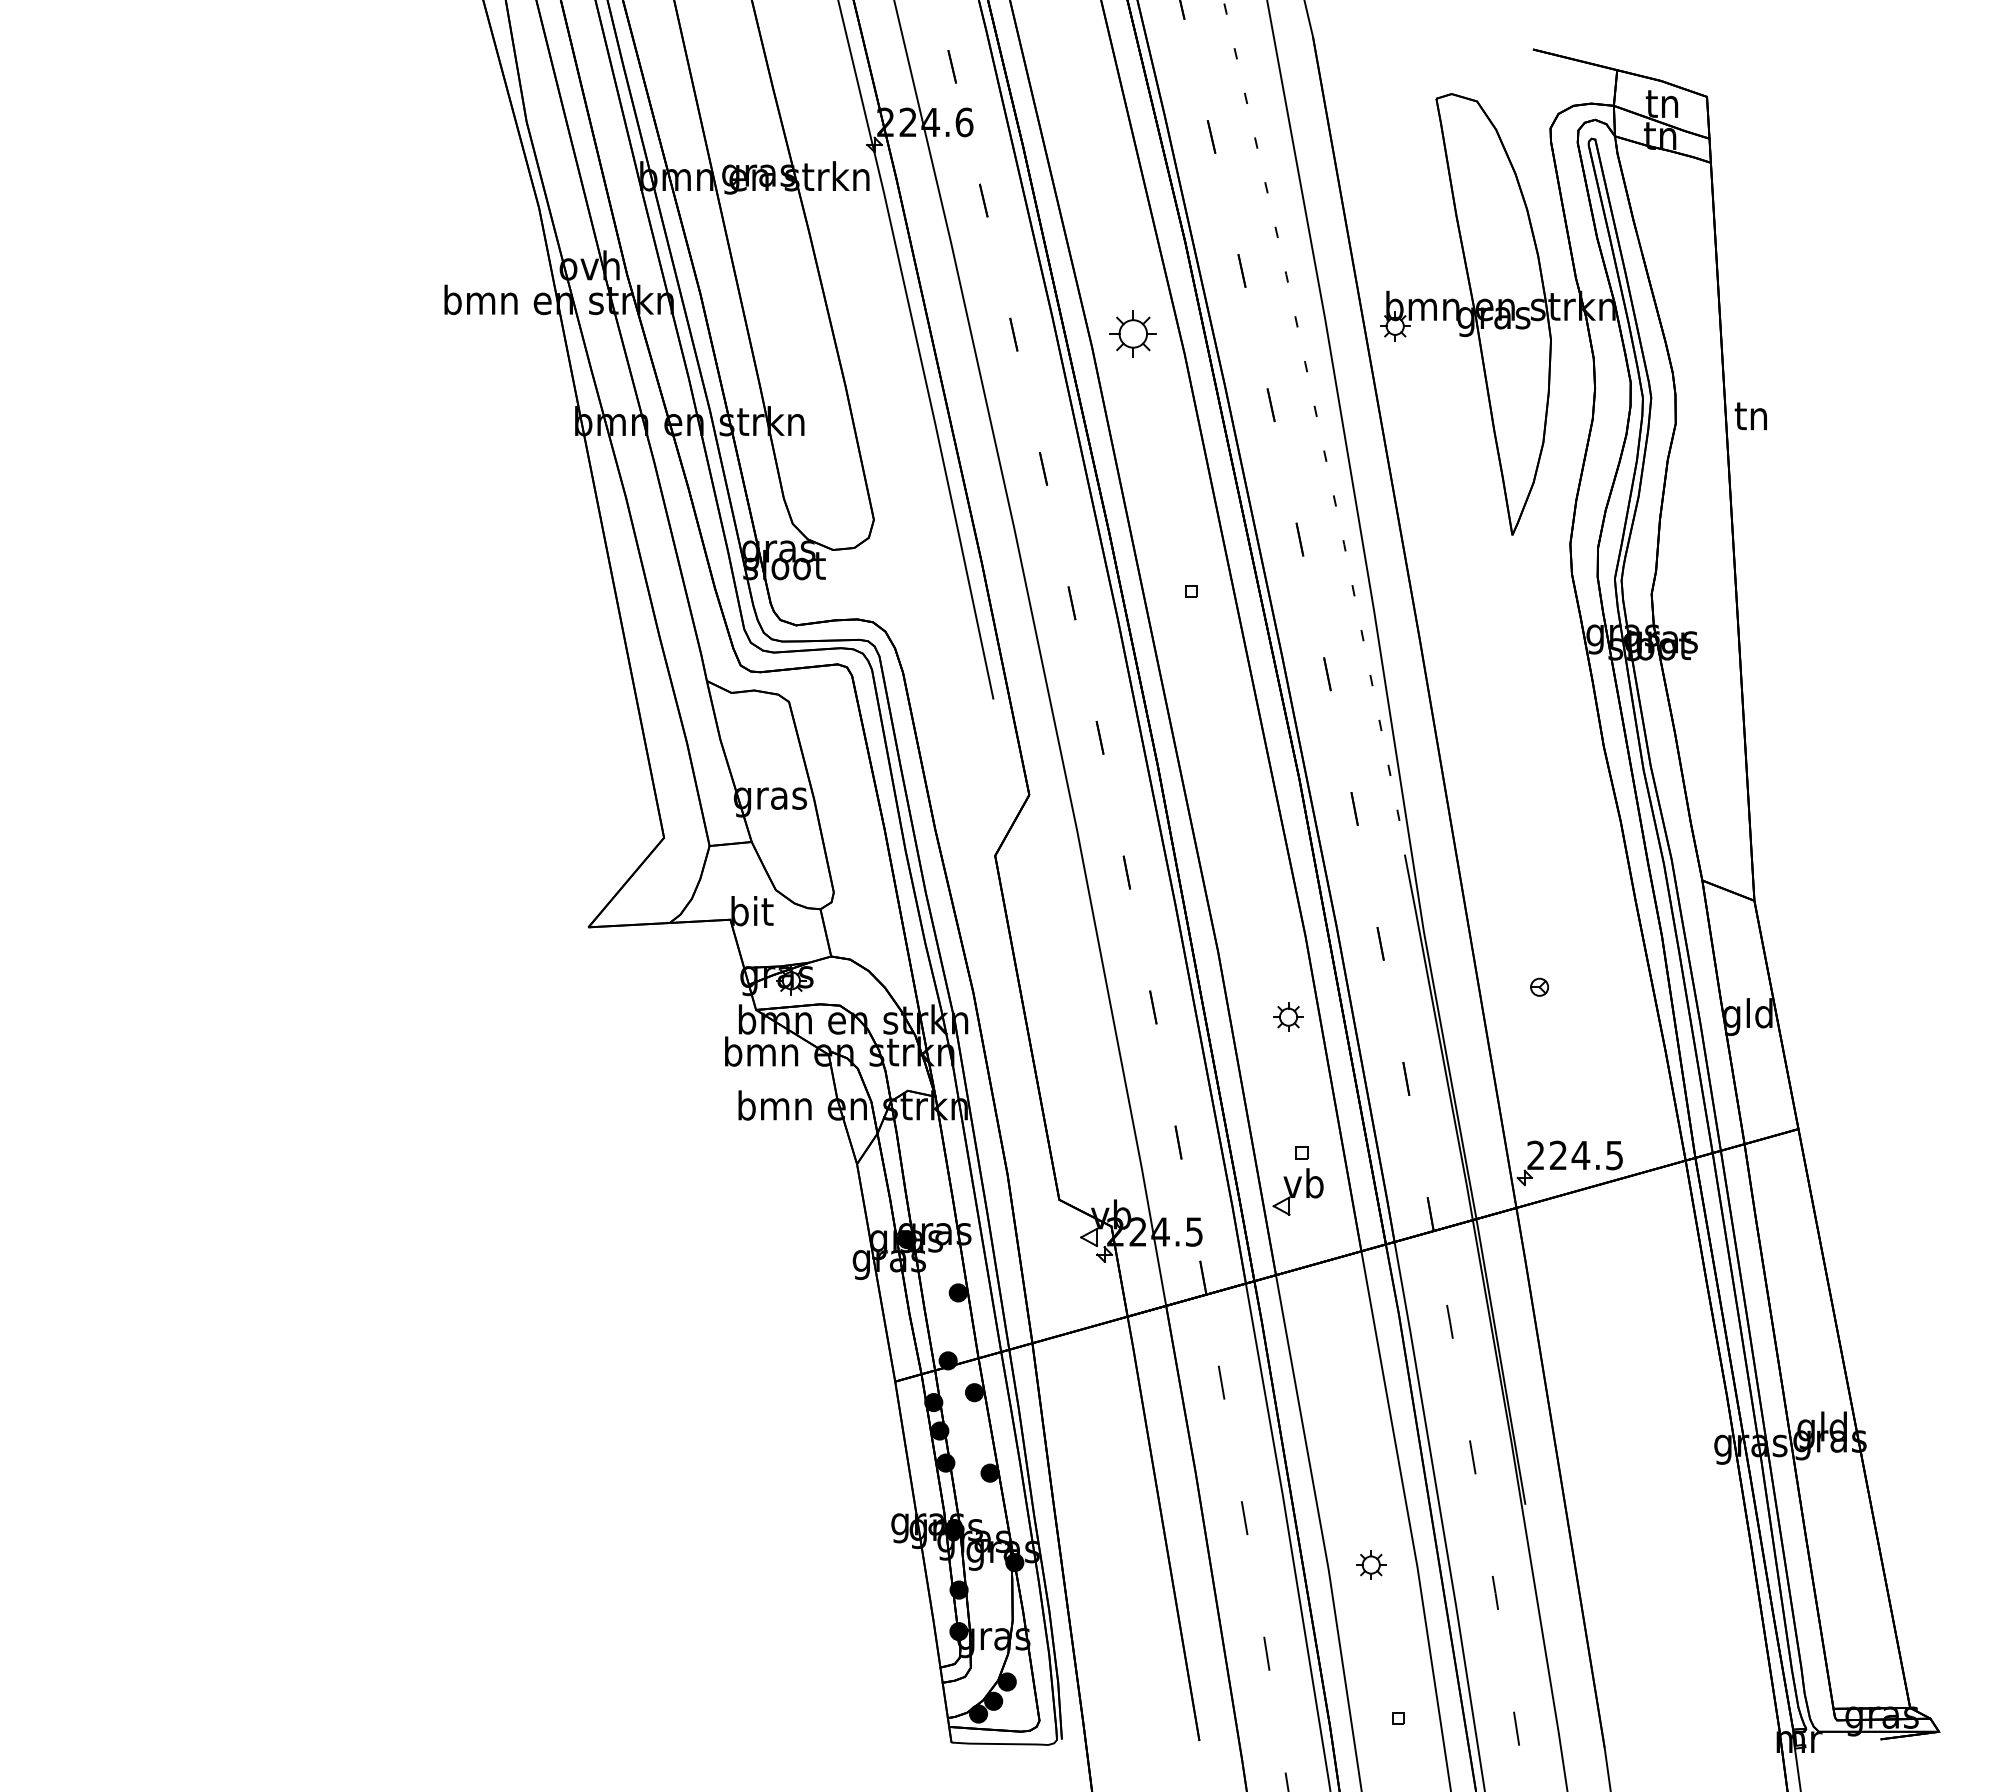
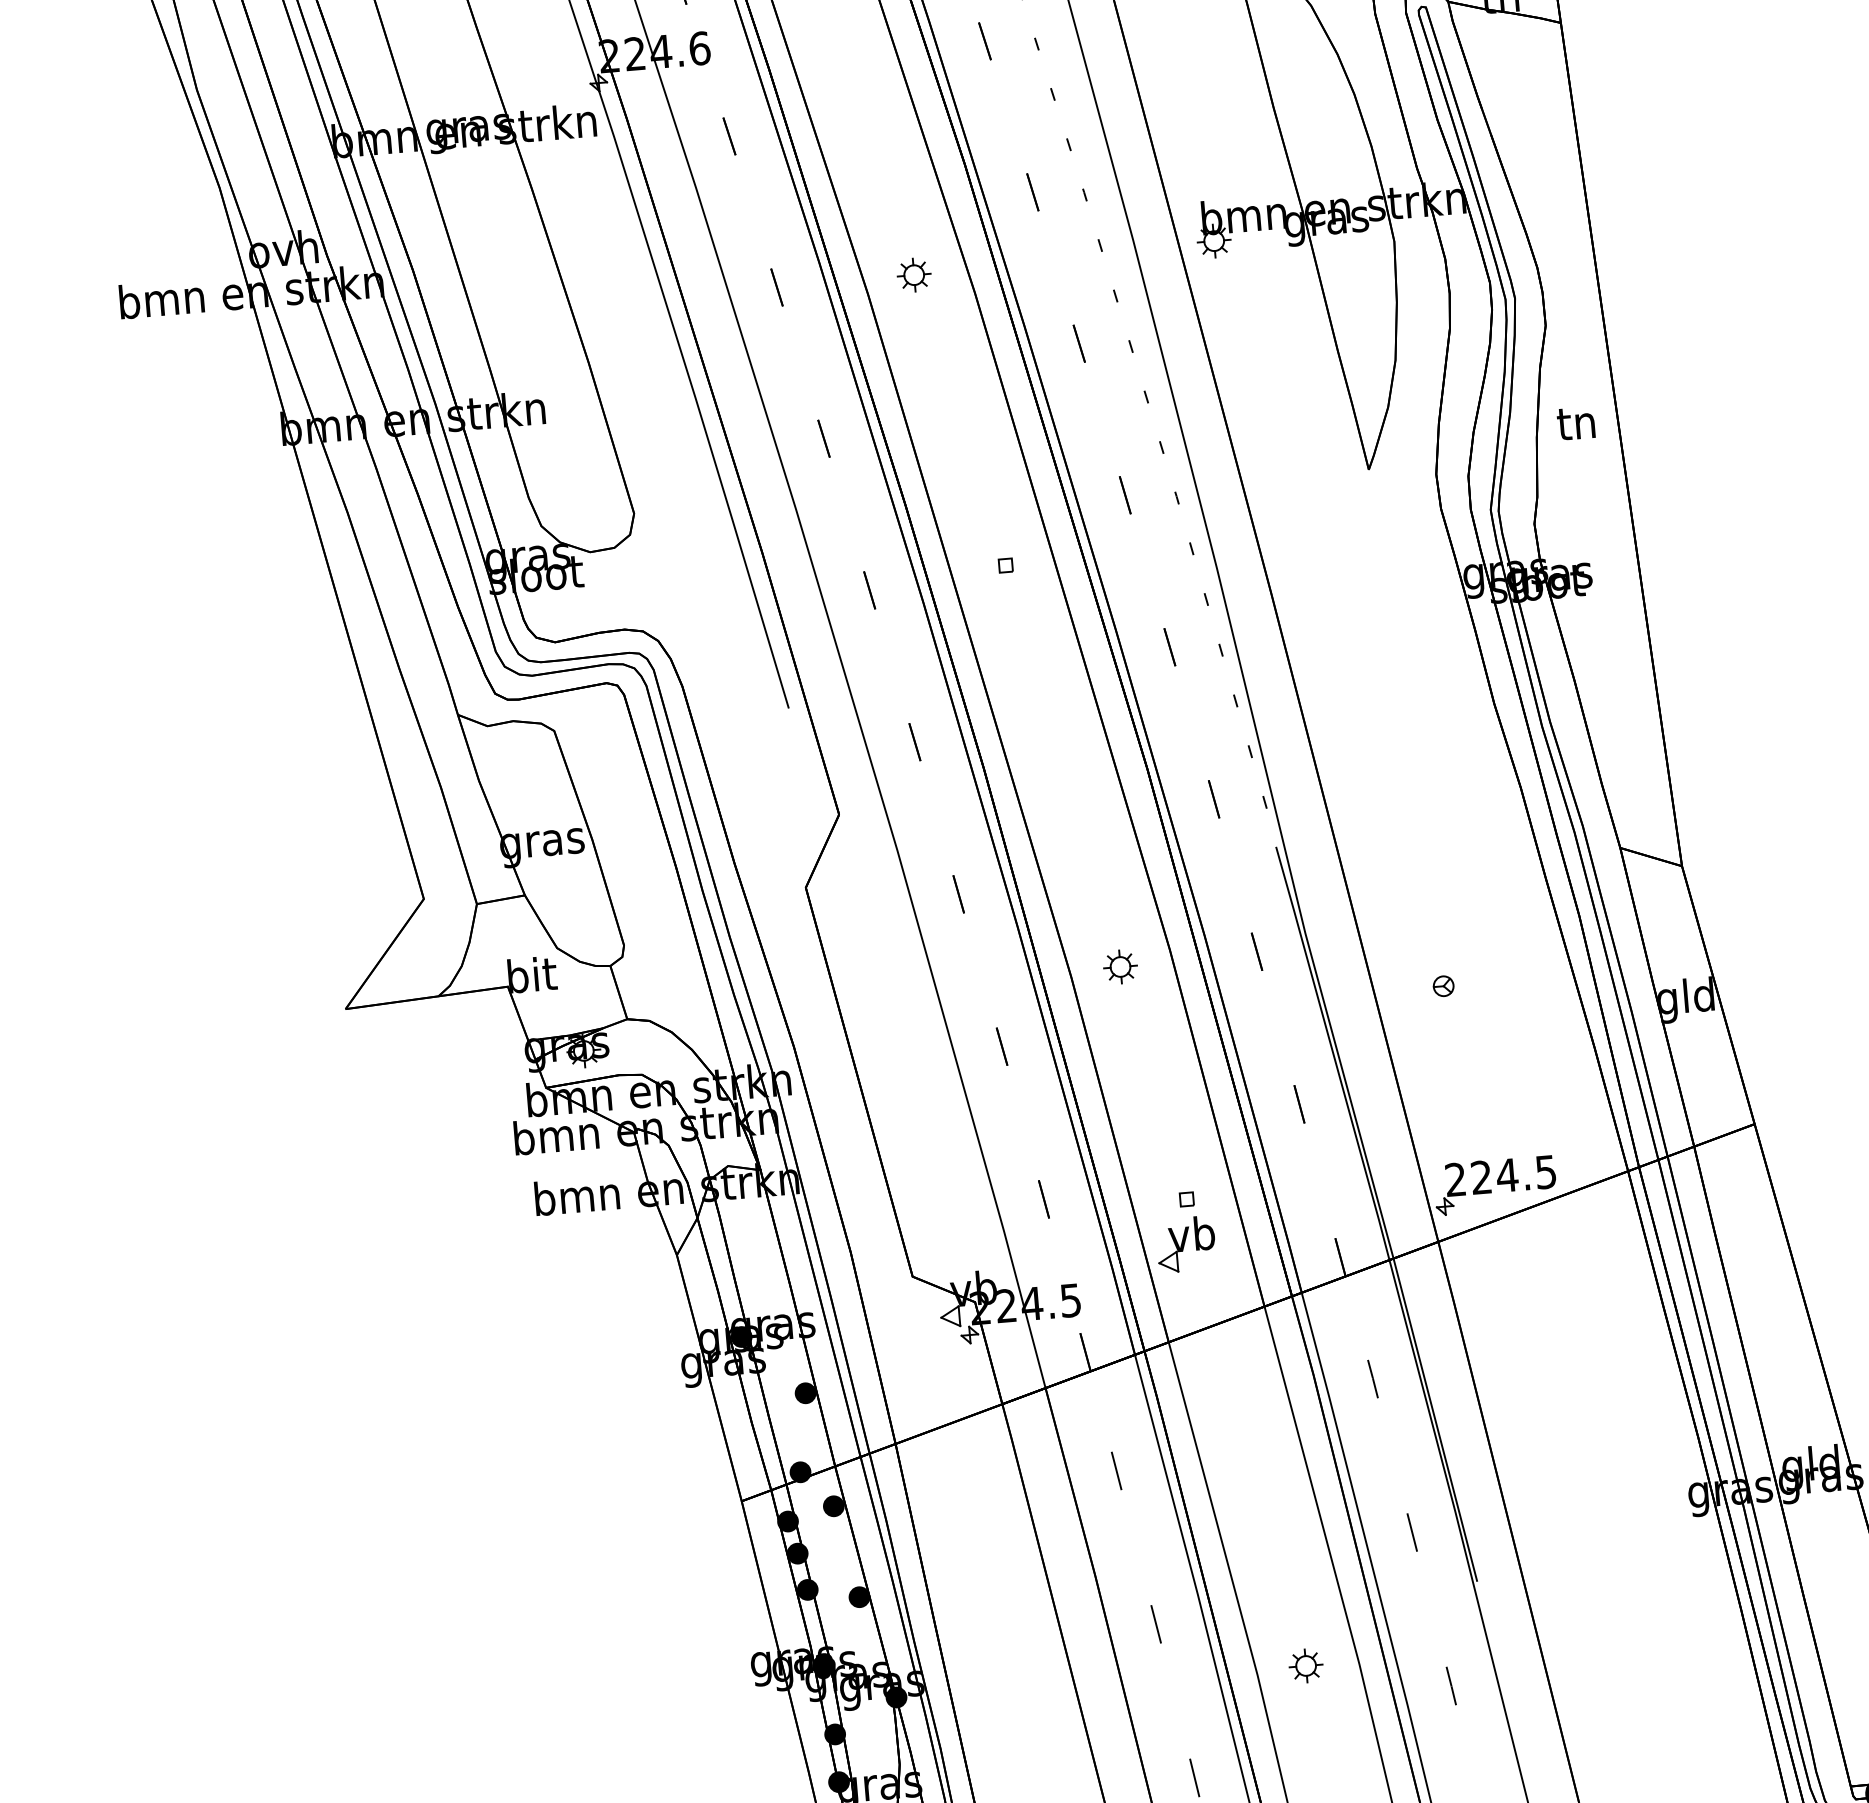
part: (1133, 333) -> (914, 274), size x0.62
text: (1750, 416) -> (1575, 423), moved
part: (1288, 1016) -> (1120, 966), moved

